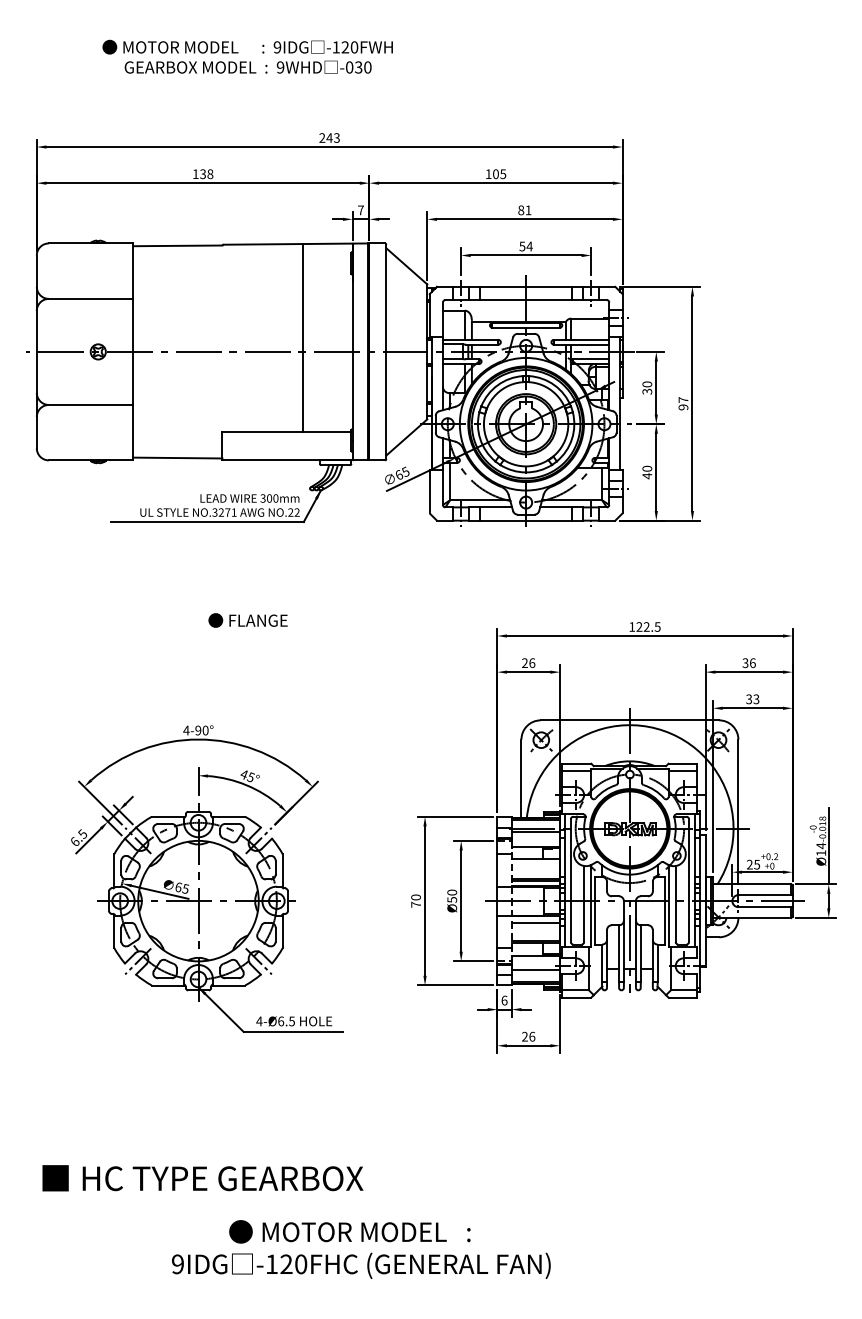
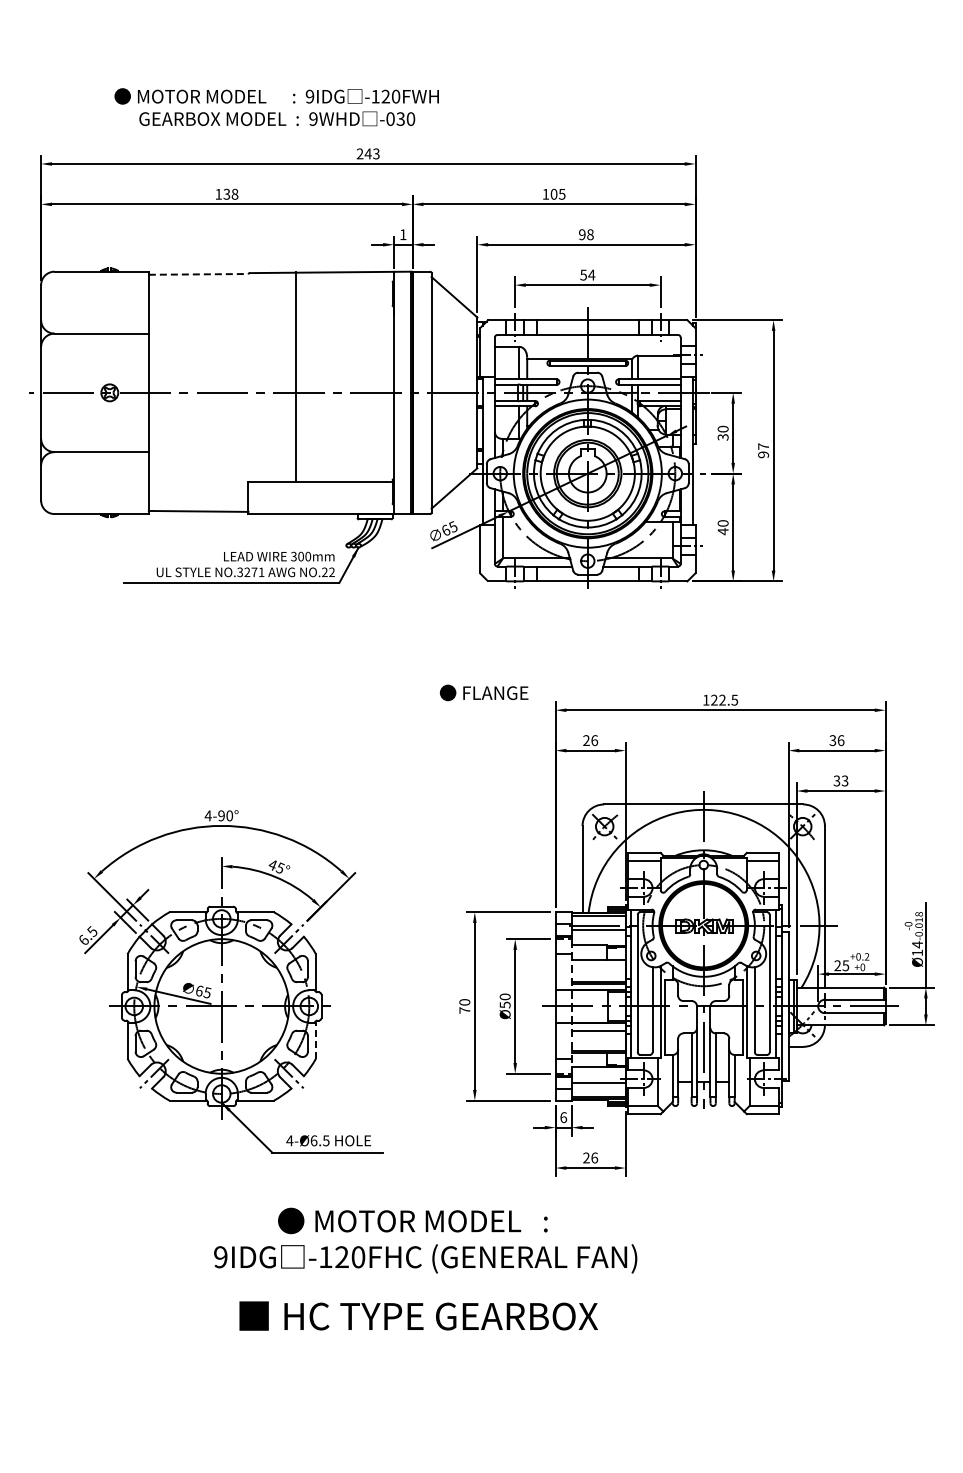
text: (247, 57) -> (276, 107), moved
text: (361, 210) -> (403, 234), 7 -> 1
text: (524, 210) -> (586, 234), 81 -> 98
line: (177, 245) -> (198, 274), solid -> dashed
line: (303, 338) -> (295, 377), moved
text: (248, 620) -> (484, 692), moved
line: (283, 931) -> (316, 1040), solid -> dashed
text: (202, 1177) -> (418, 1315), moved
text: (361, 1249) -> (425, 1240), moved

